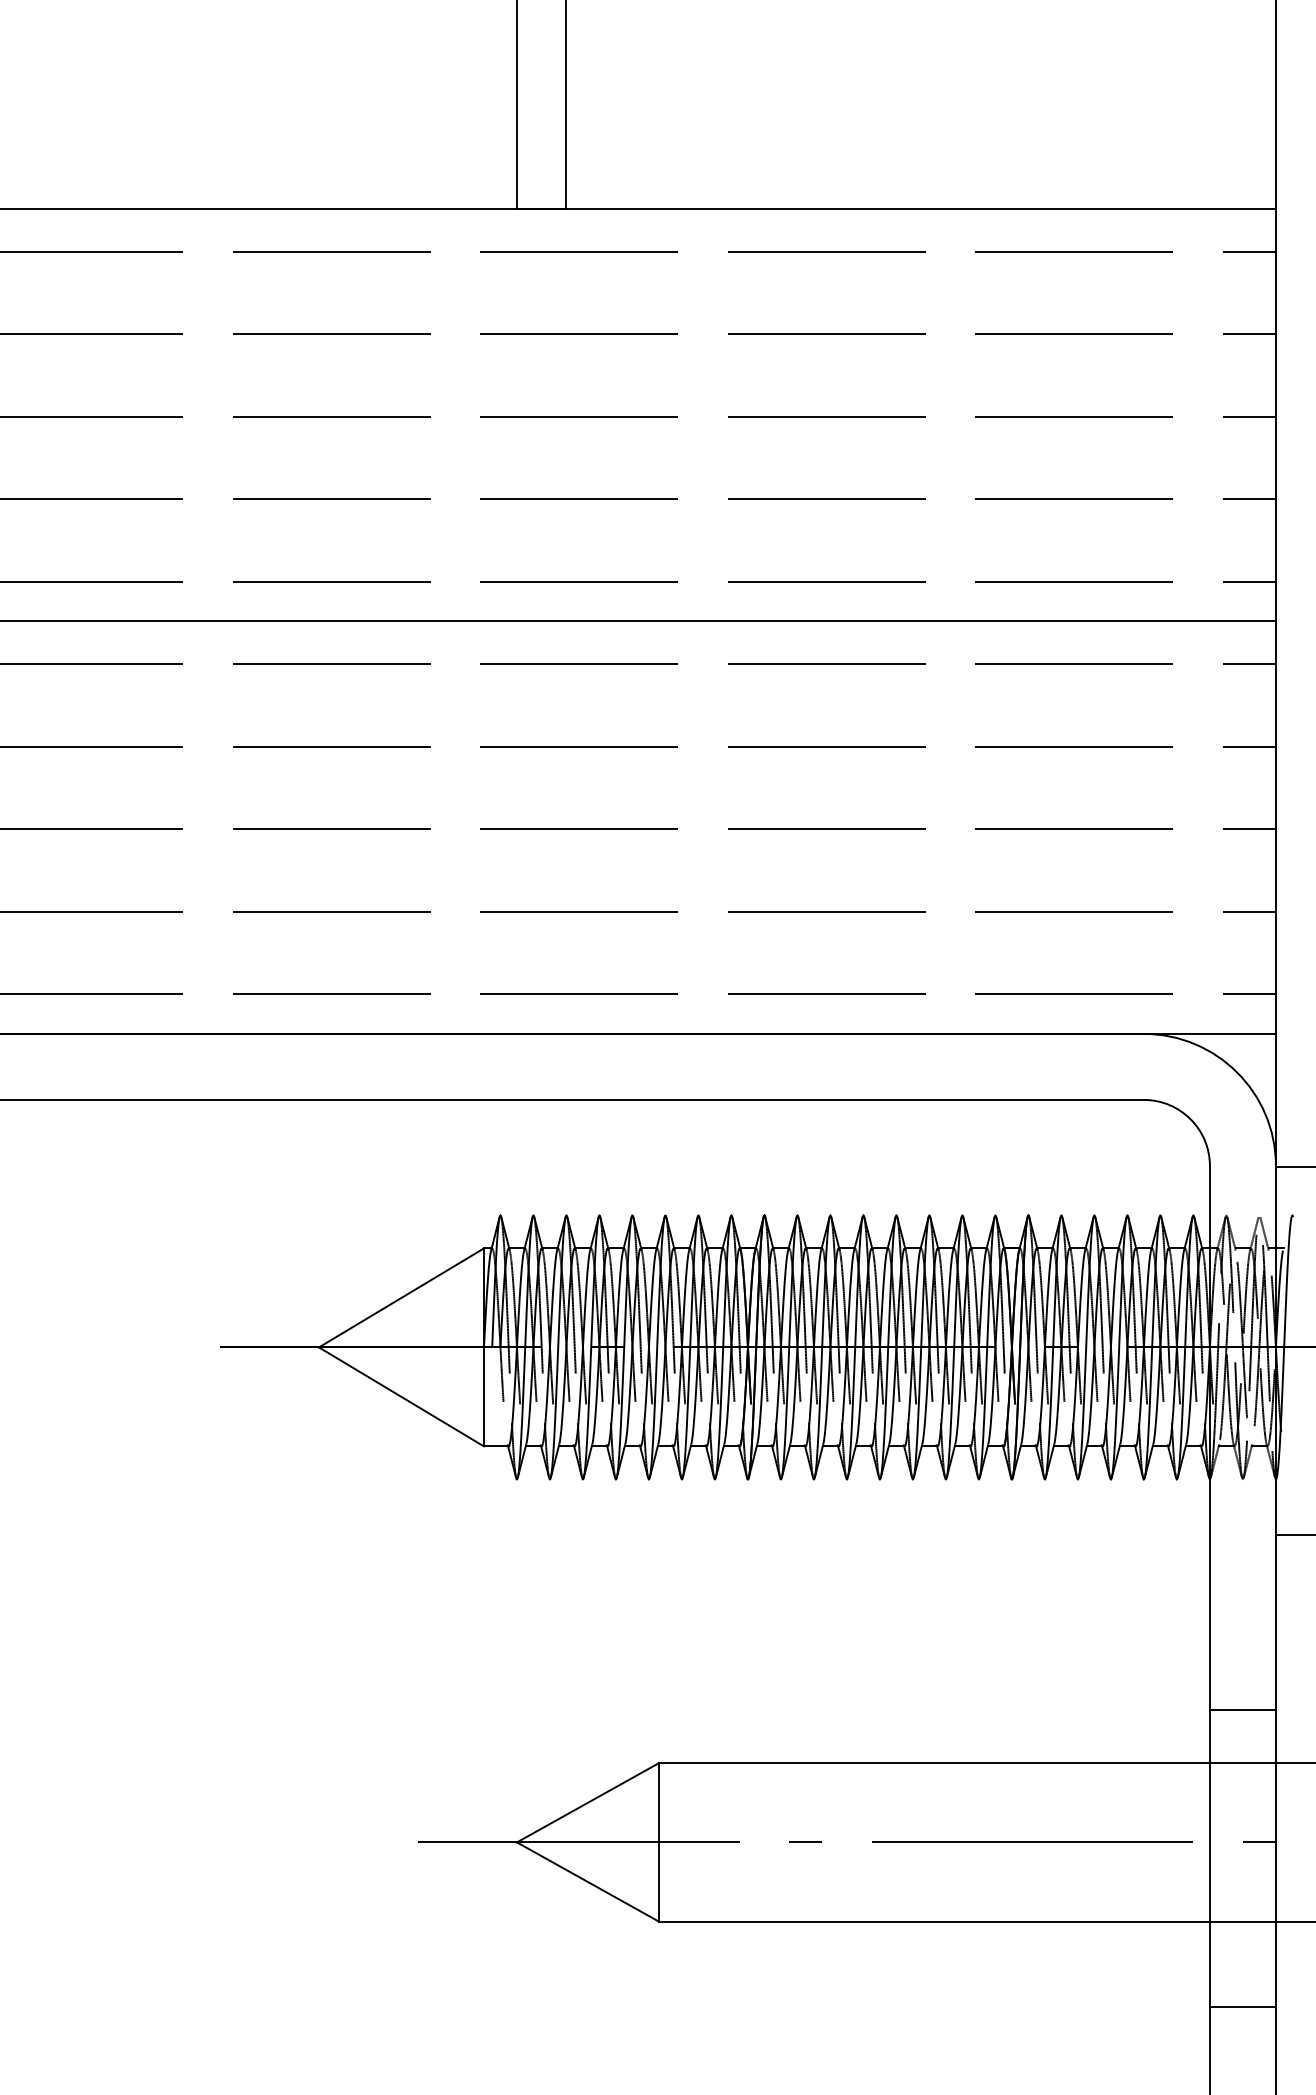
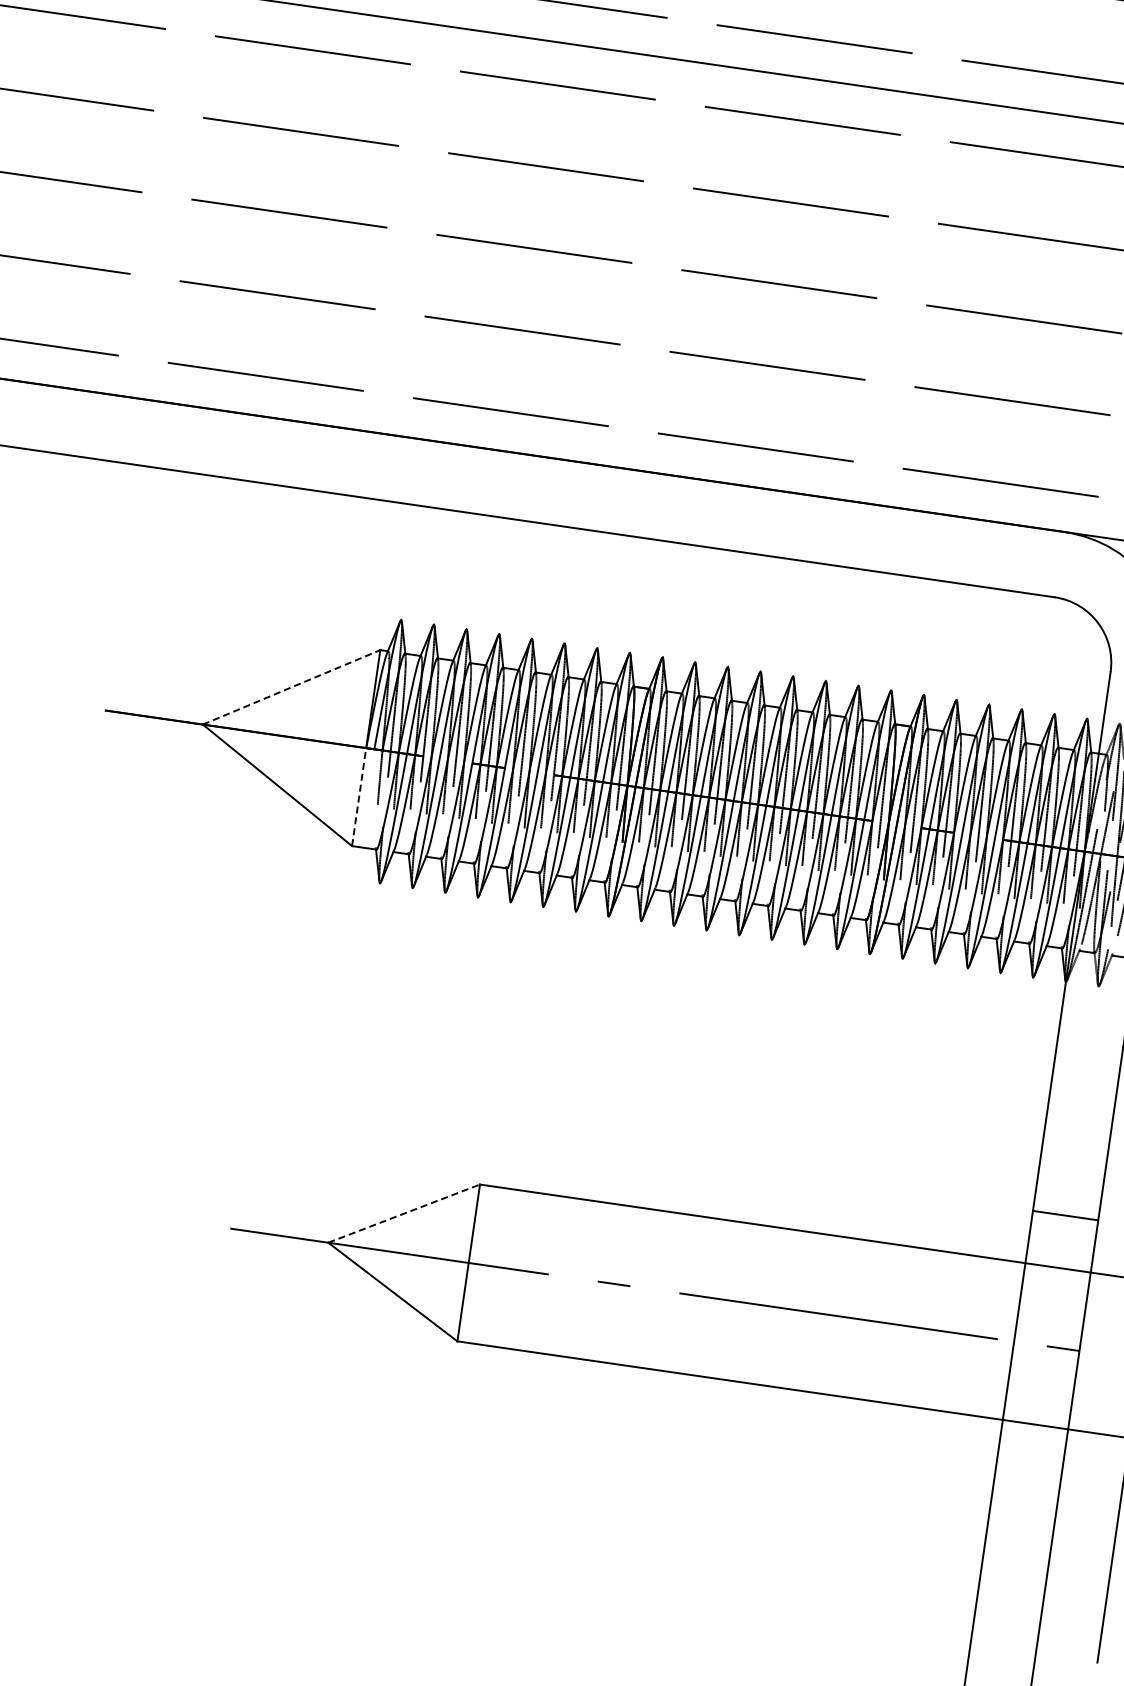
line: (401, 1297) -> (291, 686), solid -> dashed
line: (483, 1396) -> (358, 796), solid -> dashed
line: (588, 1802) -> (404, 1213), solid -> dashed
line: (1242, 2007) -> (1022, 1509), removed

